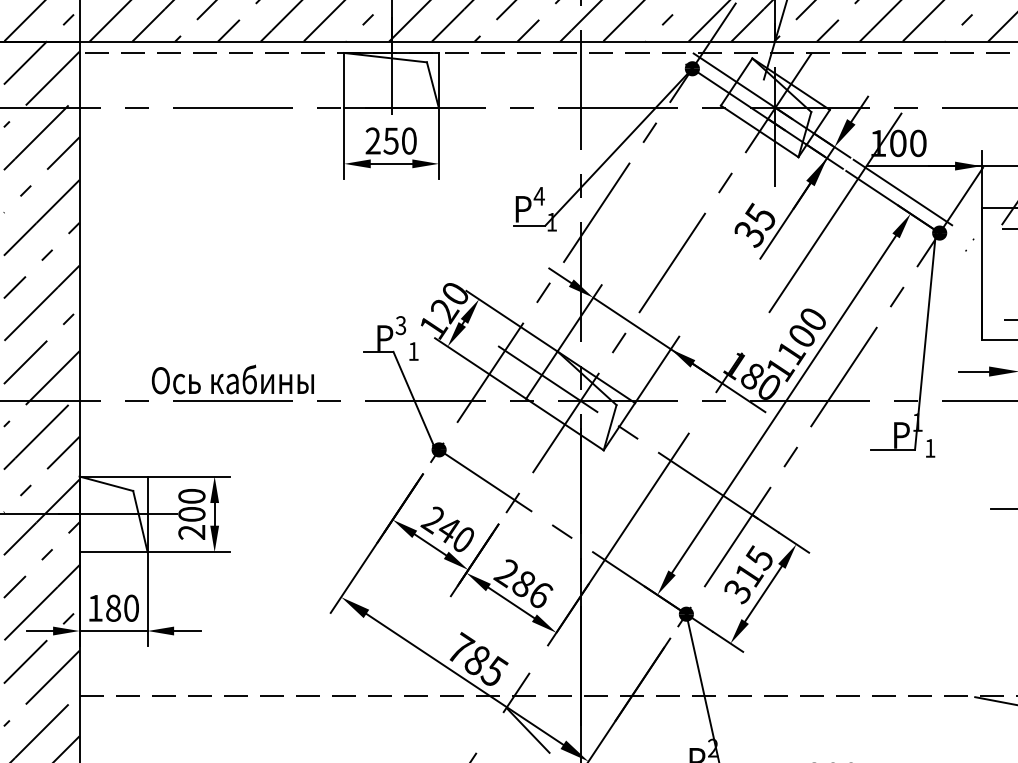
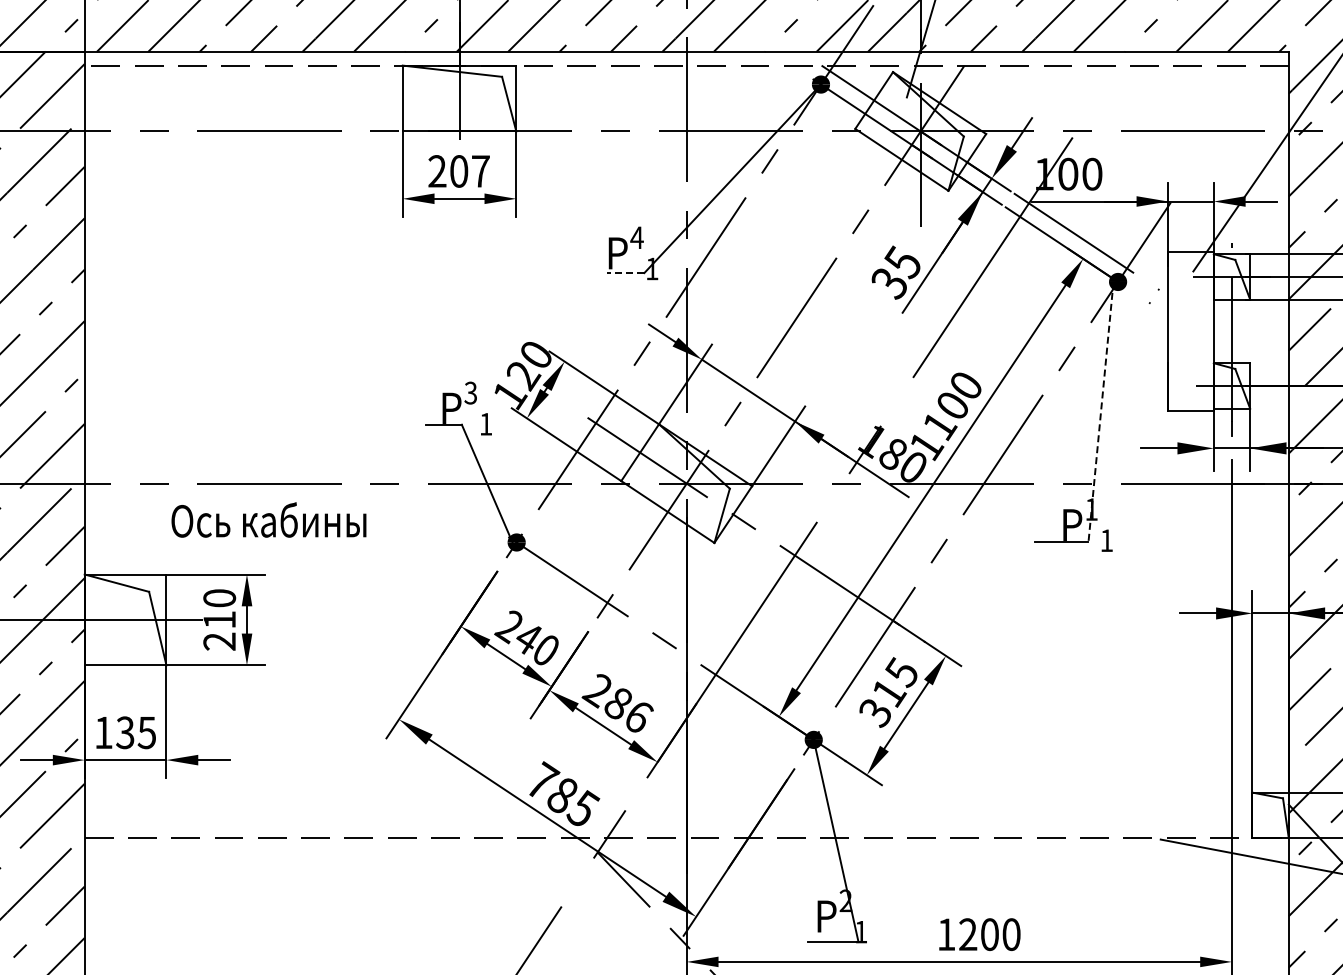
text: (399, 141) -> (469, 171), 250 -> 207
line: (529, 226) -> (625, 273), solid -> dashed
line: (925, 341) -> (1100, 412), solid -> dashed
text: (232, 379) -> (268, 519), moved
text: (191, 514) -> (219, 619), 200 -> 210
text: (122, 608) -> (136, 732), 180 -> 135

